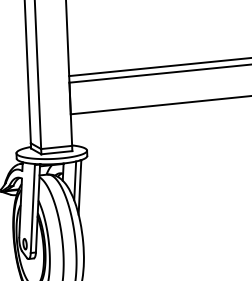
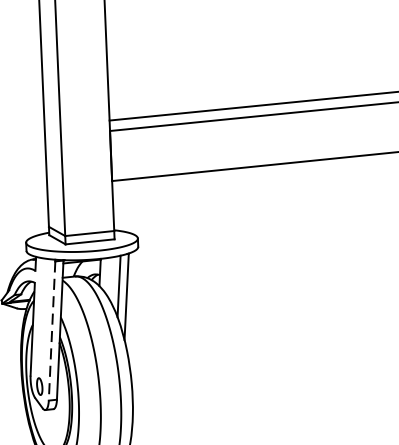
line: (32, 209) -> (51, 331), solid -> dashed

